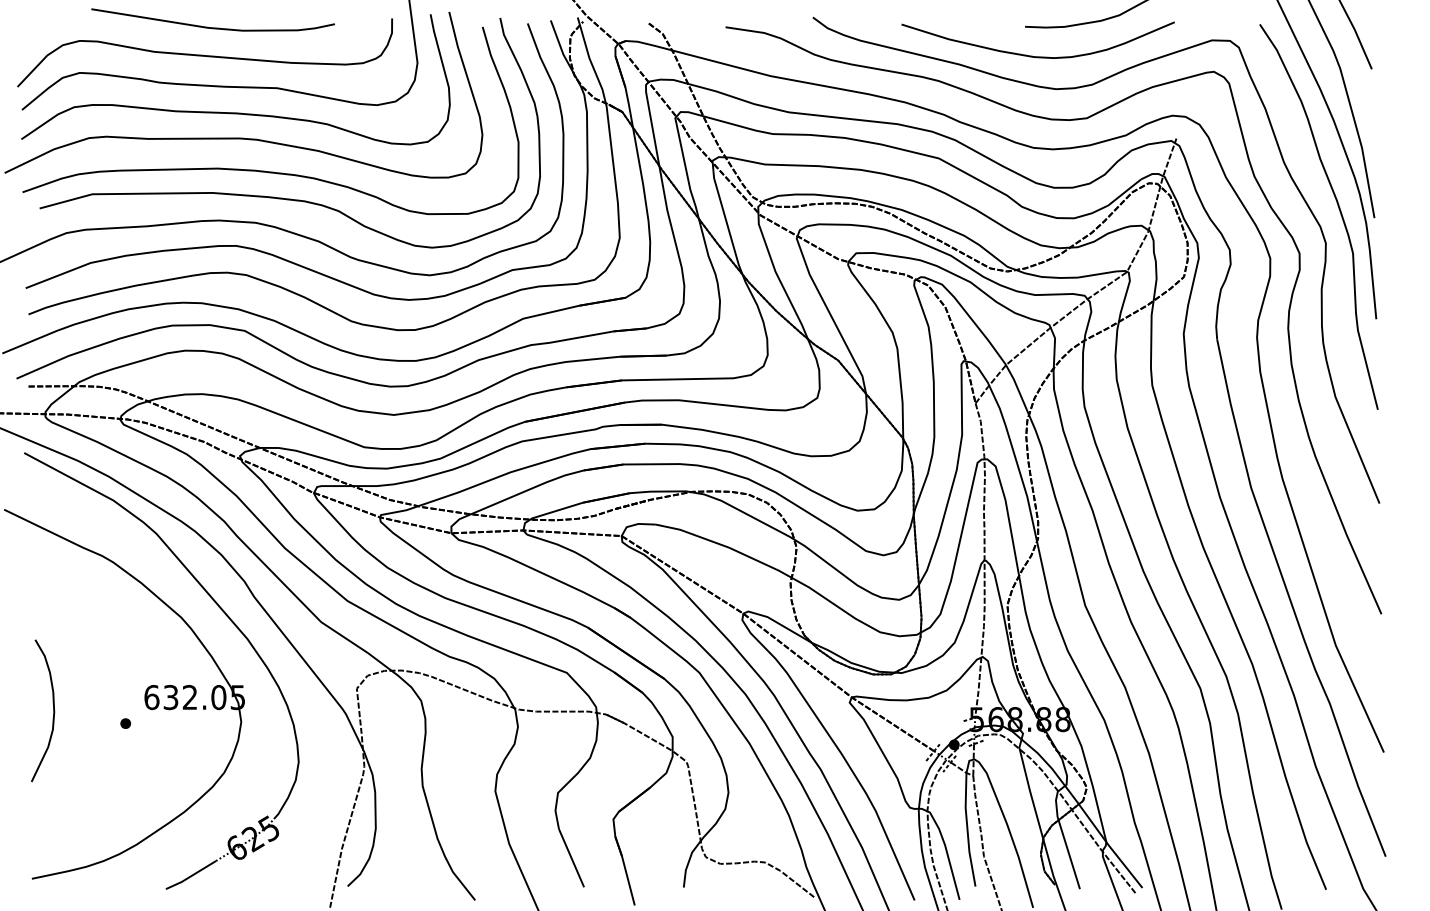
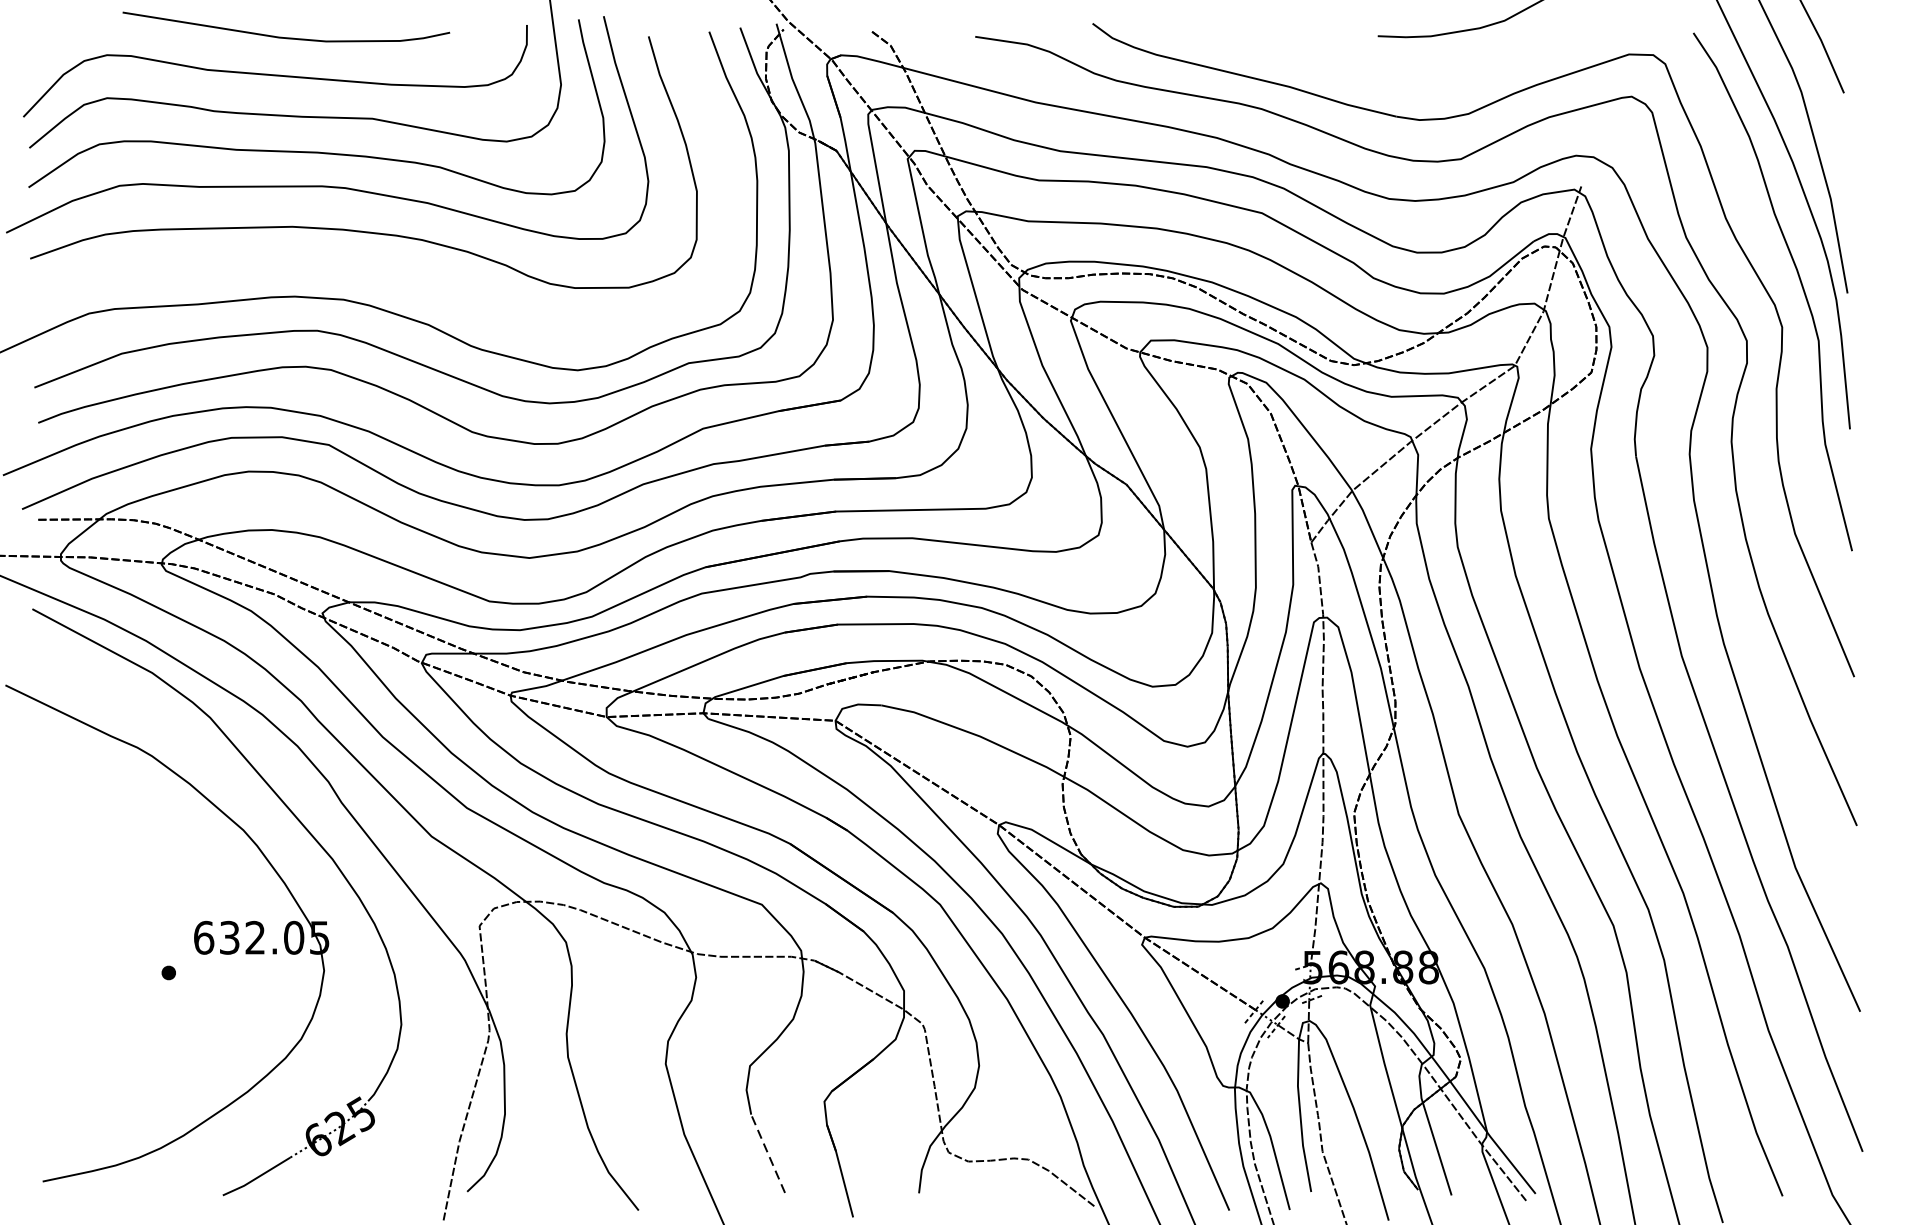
curve: (1032, 55) -> (1387, 74), removed
curve: (282, 197) -> (379, 265), removed
curve: (53, 710) -> (71, 955), removed
line: (571, 858) -> (768, 1154), solid -> dashed

